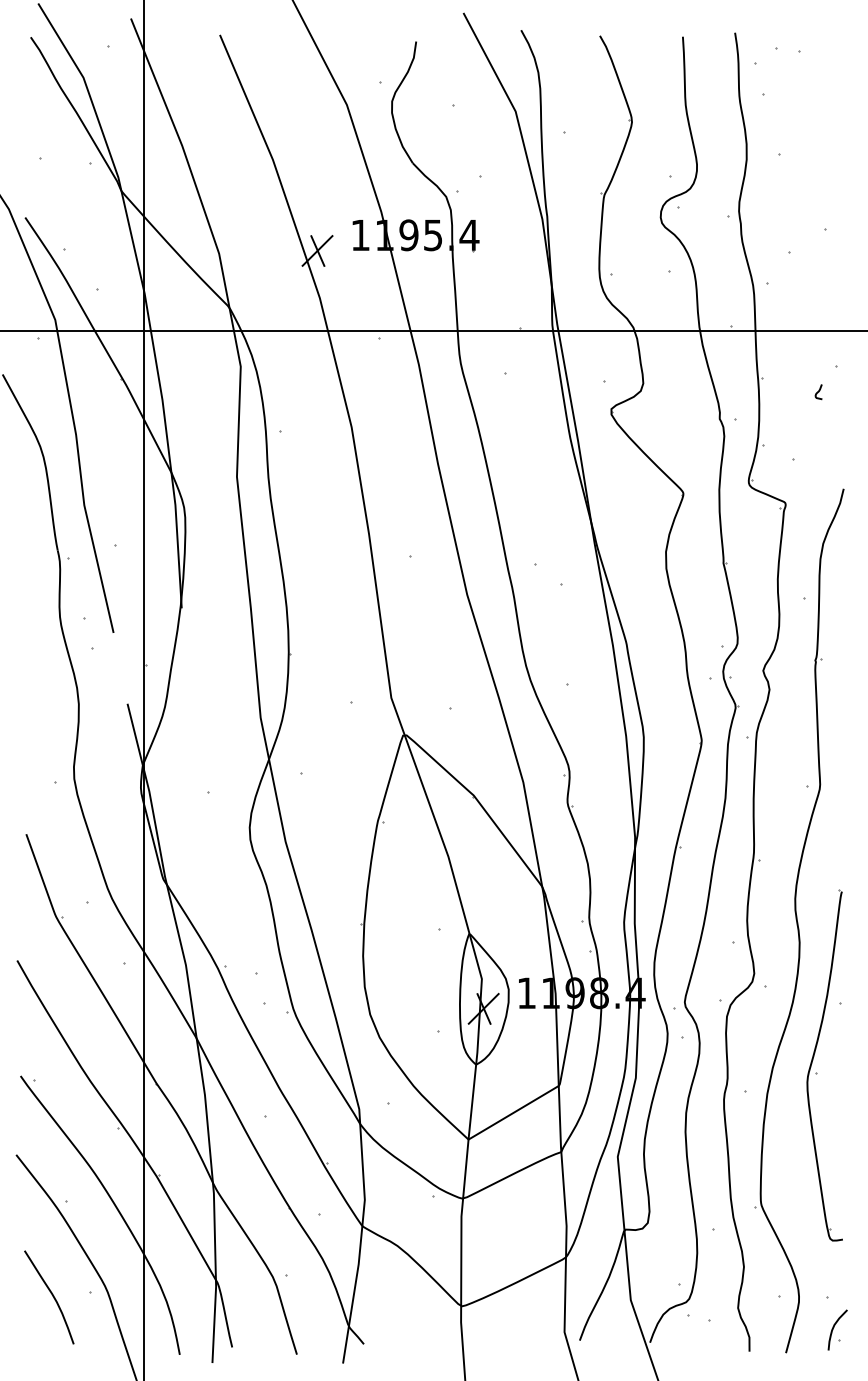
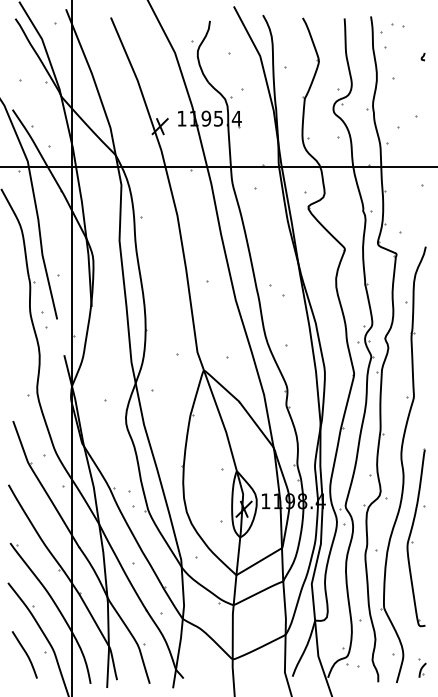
curve: (817, 391) -> (422, 56), moved
part: (837, 1322) -> (422, 667), size x0.71

